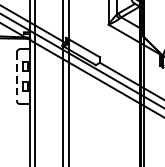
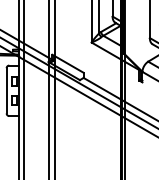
line: (16, 76) -> (6, 90), dashed -> solid

